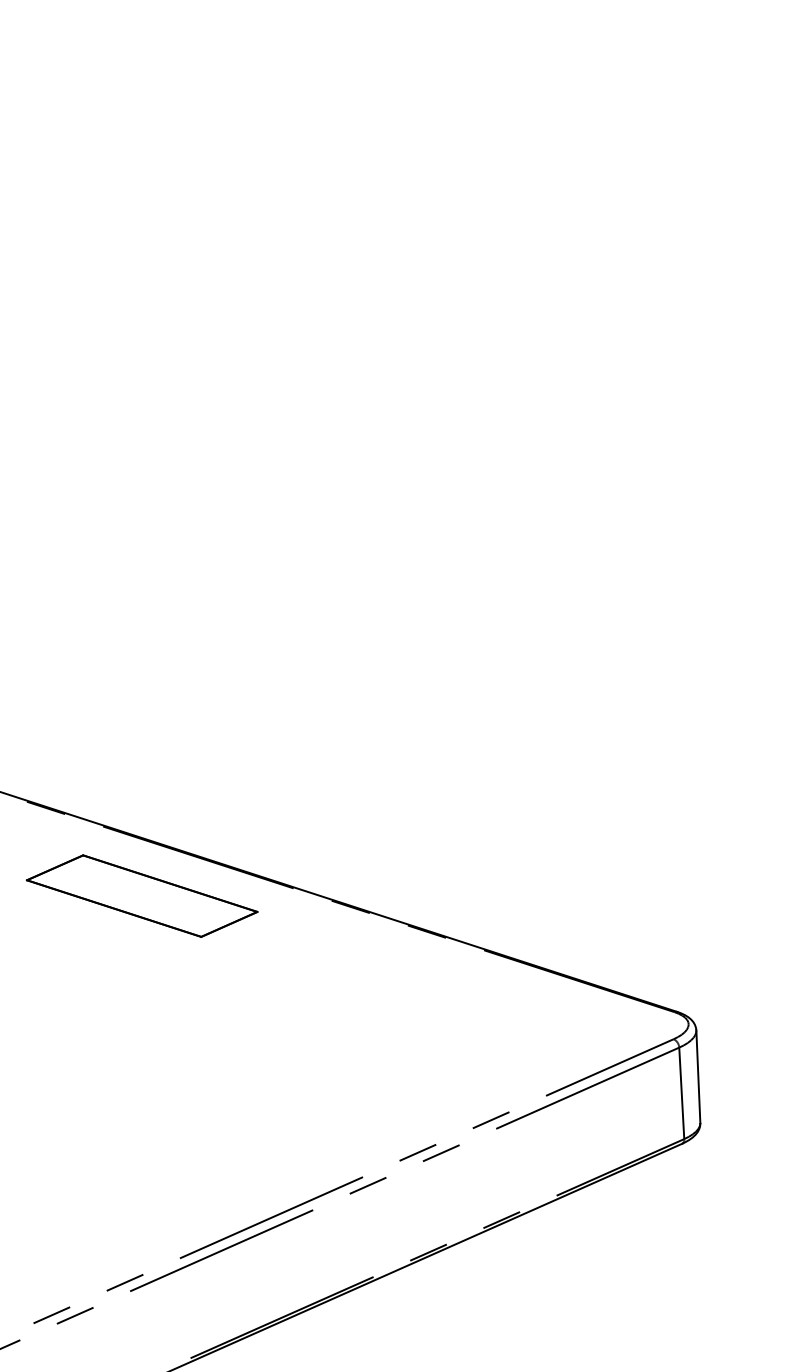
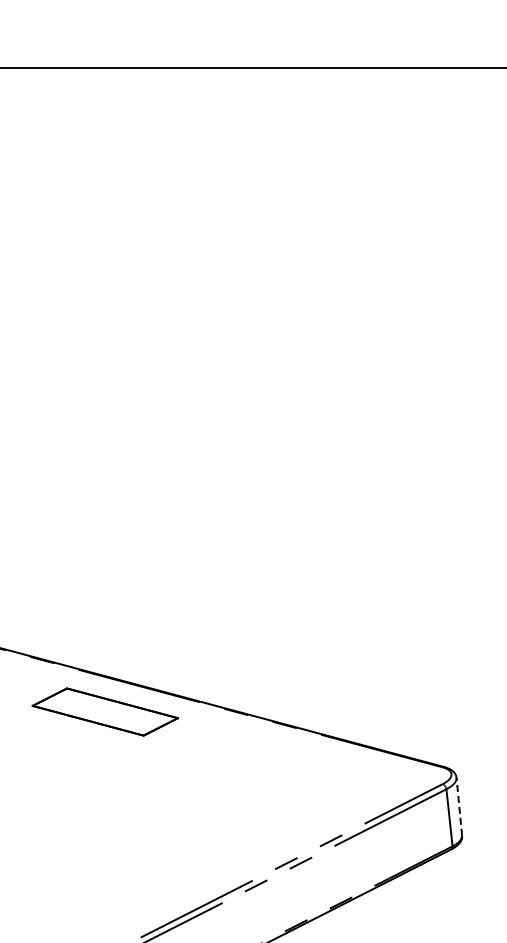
line: (698, 1076) -> (459, 806), solid -> dashed

